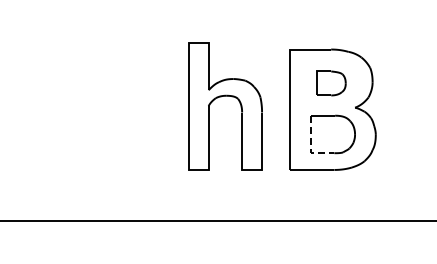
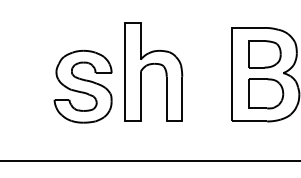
part: (331, 83) -> (264, 54), size x1.43
part: (221, 97) -> (150, 65), moved
part: (97, 125) -> (83, 86), added
line: (311, 147) -> (249, 104), dashed -> solid

